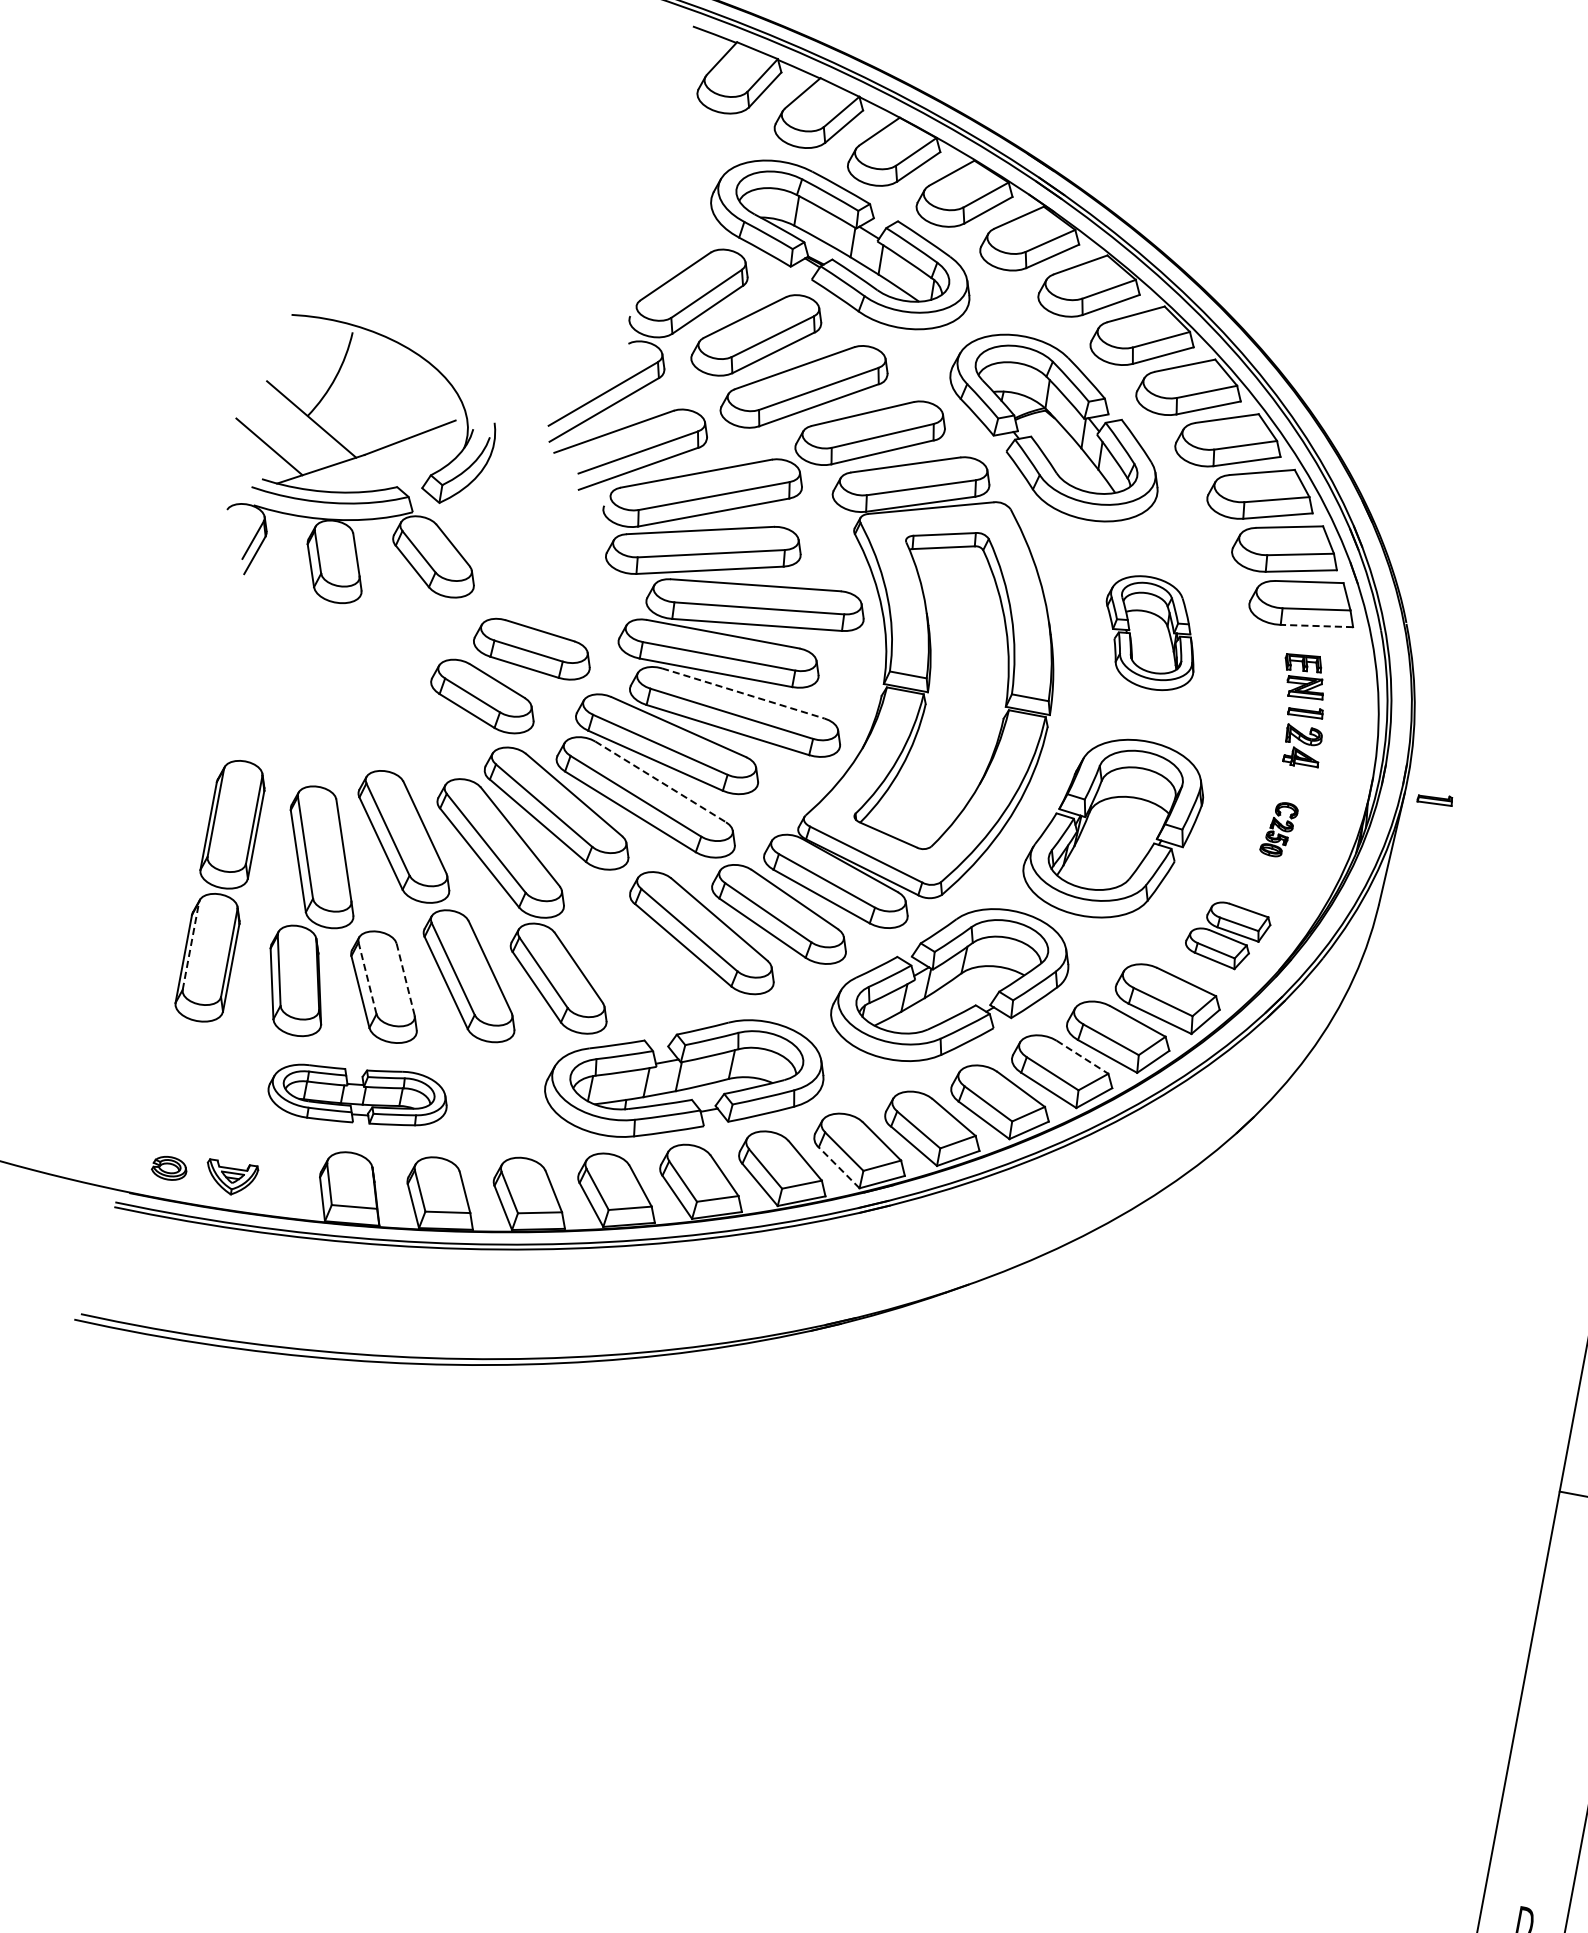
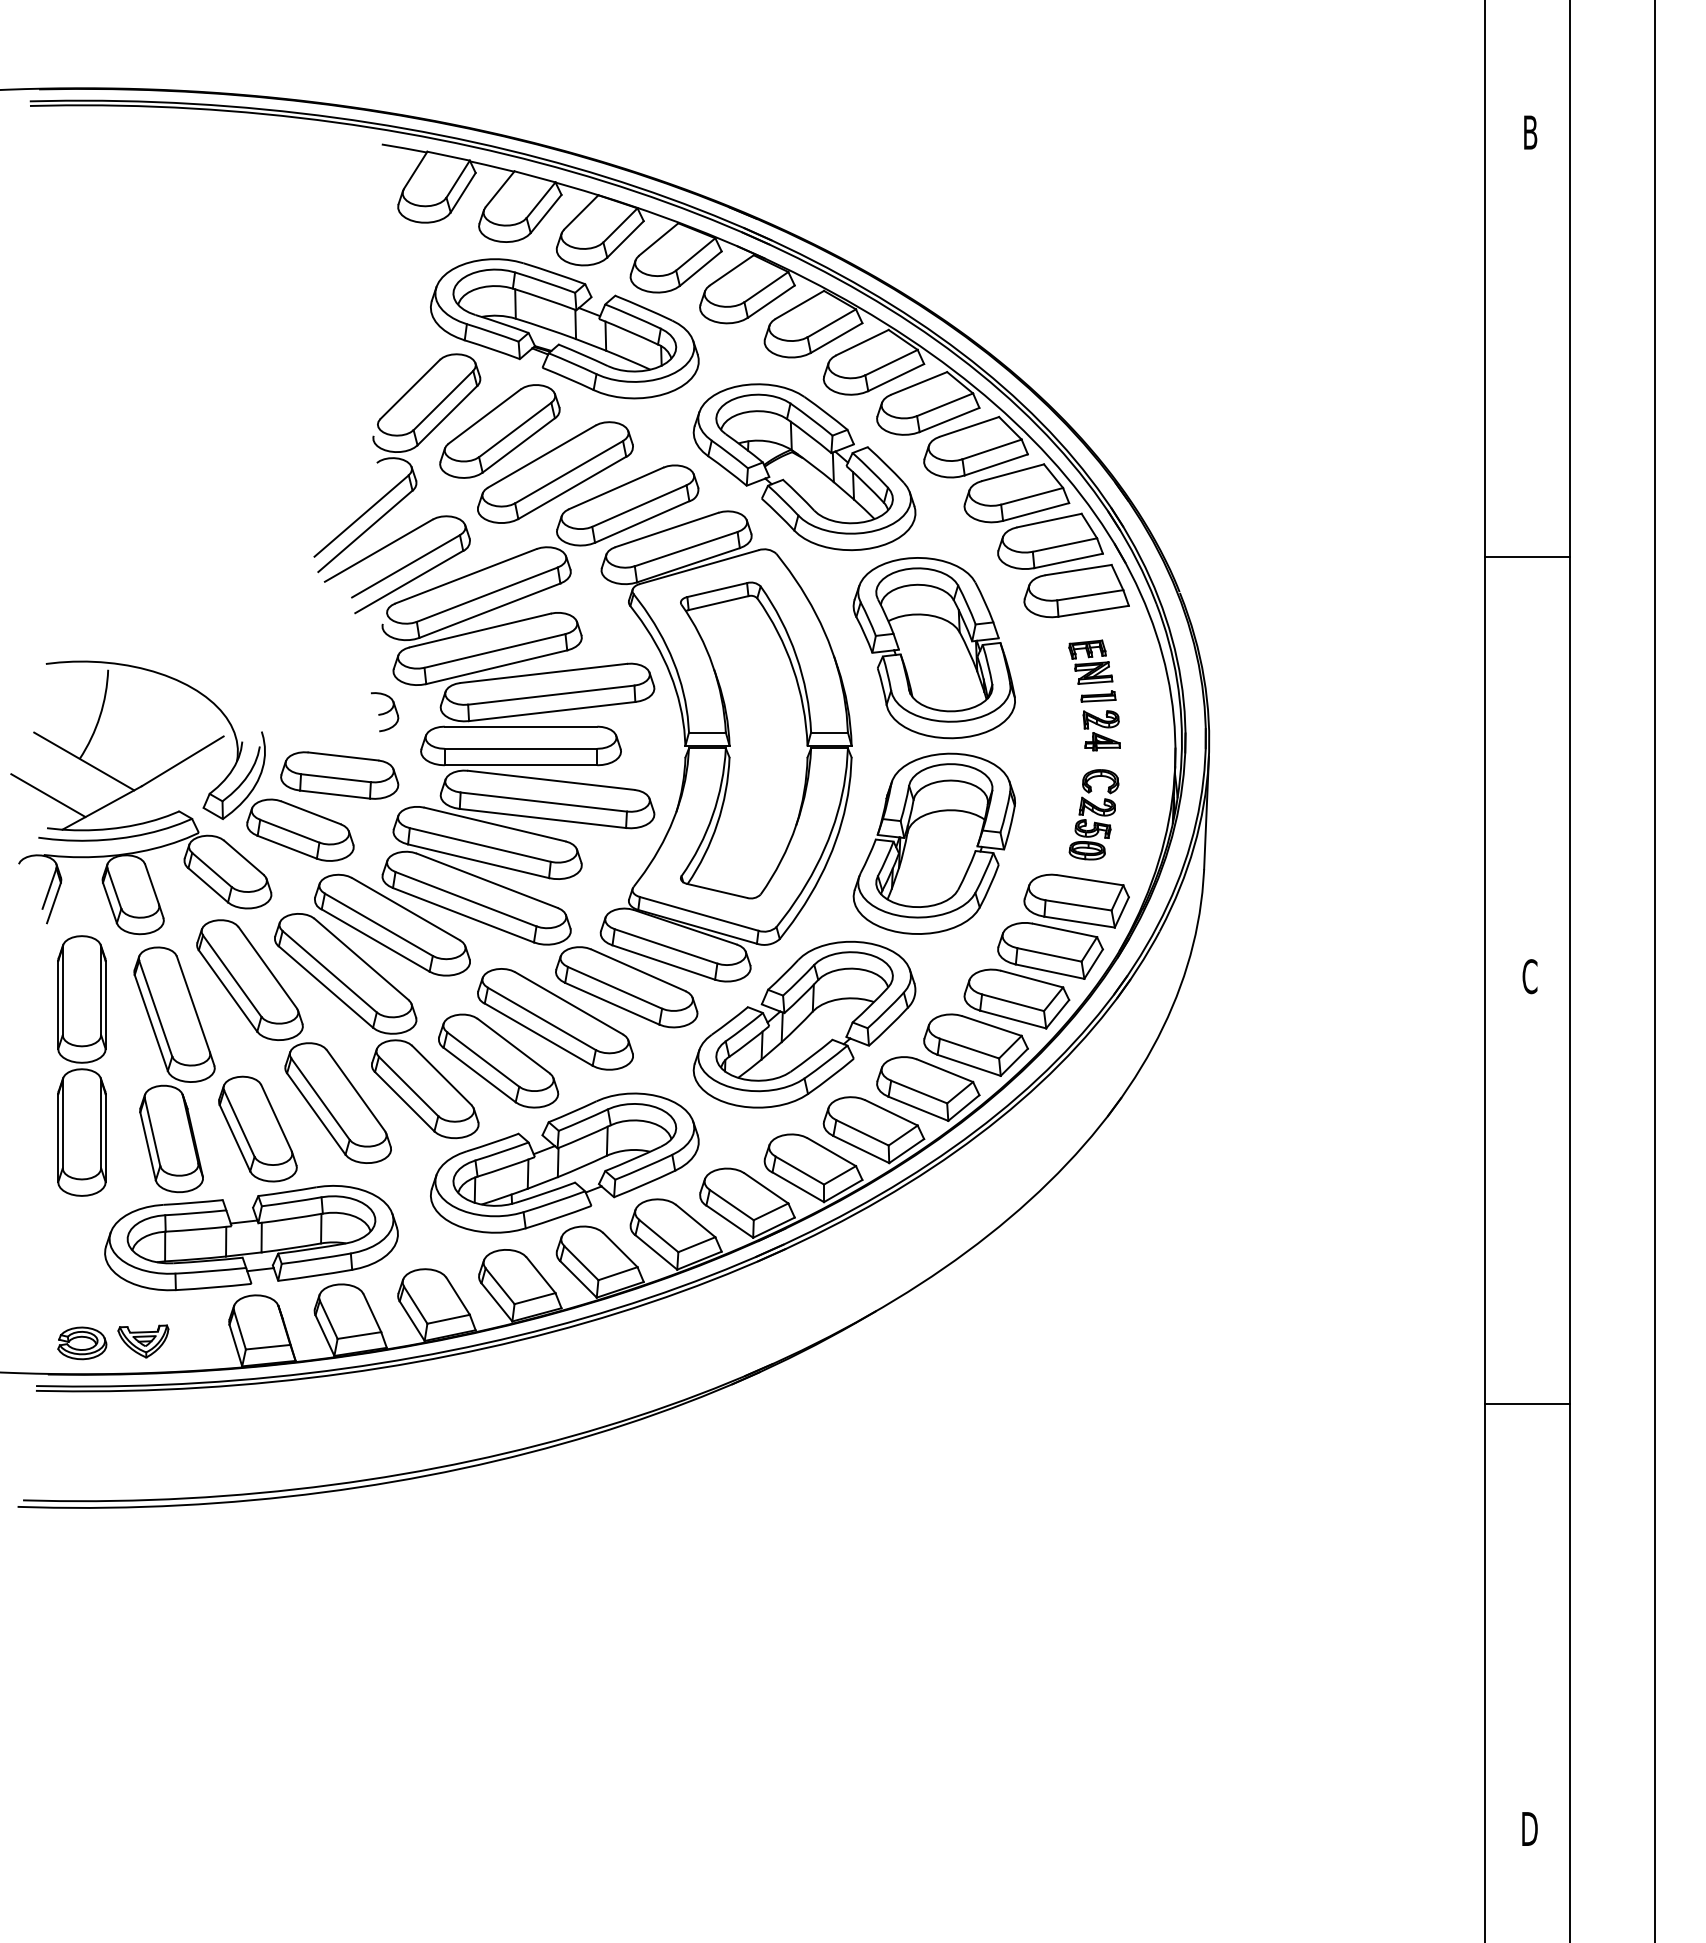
part: (360, 457) -> (138, 789), moved
part: (590, 594) -> (385, 712), added
line: (1316, 626) -> (1093, 611), dashed -> solid
part: (1149, 633) -> (933, 648), size x1.67
line: (743, 693) -> (551, 780), dashed -> solid
line: (660, 781) -> (487, 880), dashed -> solid
part: (1435, 799) -> (1239, 757), removed
part: (1278, 829) -> (1093, 814), size x1.67
part: (1227, 935) -> (1063, 926), size x1.67
line: (190, 944) -> (62, 1123), dashed -> solid
part: (638, 963) -> (498, 1060), added
line: (367, 978) -> (239, 1123), dashed -> solid
line: (405, 979) -> (276, 1118), dashed -> solid
line: (1082, 1057) -> (945, 1070), dashed -> solid
part: (358, 1095) -> (251, 1238), size x1.67
line: (838, 1167) -> (729, 1221), dashed -> solid
part: (169, 1168) -> (82, 1343), size x1.43

